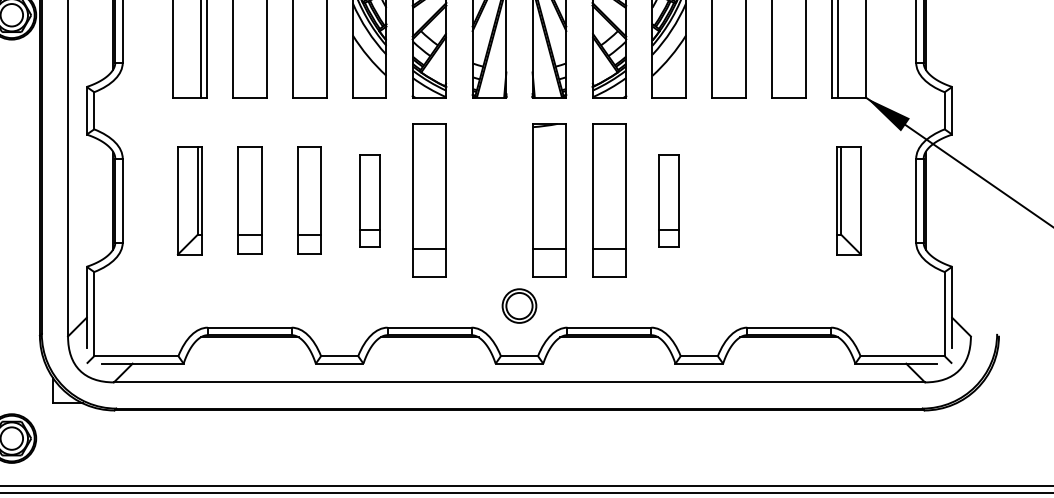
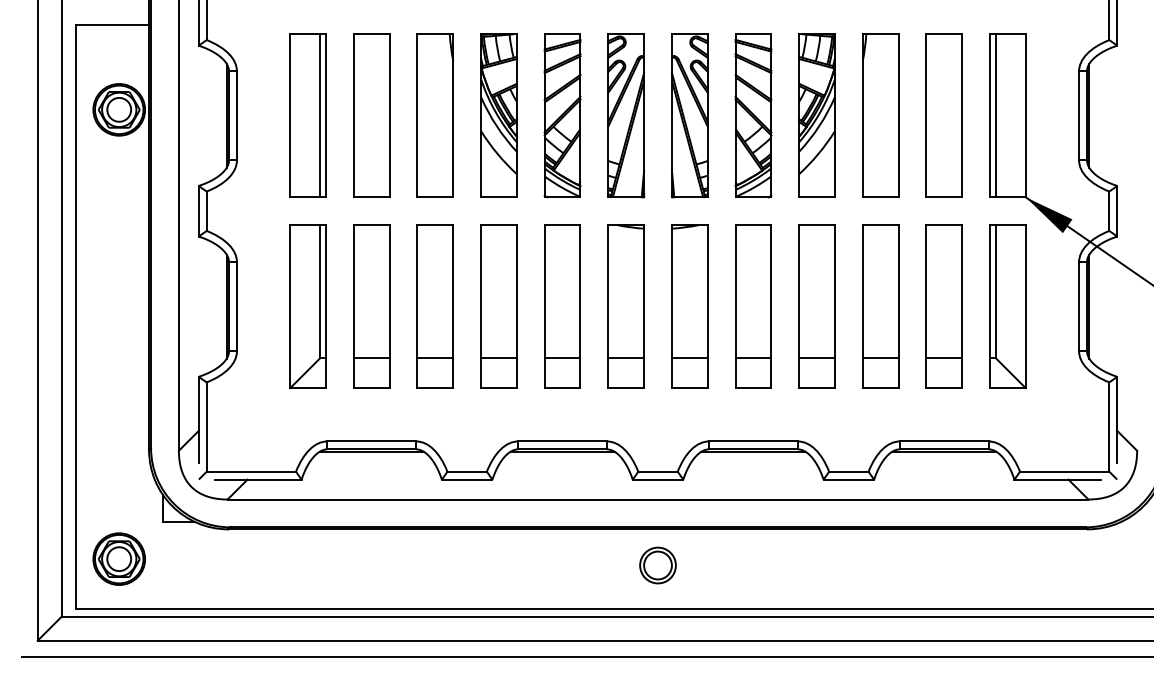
part: (189, 200) -> (307, 306), size x1.43
part: (249, 200) -> (371, 306), size x1.43
part: (308, 200) -> (434, 306), size x1.43
part: (369, 200) -> (498, 306), size x1.67
part: (488, 200) -> (625, 306), added
part: (668, 200) -> (816, 306), size x1.67
part: (729, 200) -> (880, 306), added
part: (788, 200) -> (943, 306), added
part: (848, 200) -> (1007, 306), size x1.43
part: (518, 306) -> (657, 565), moved

